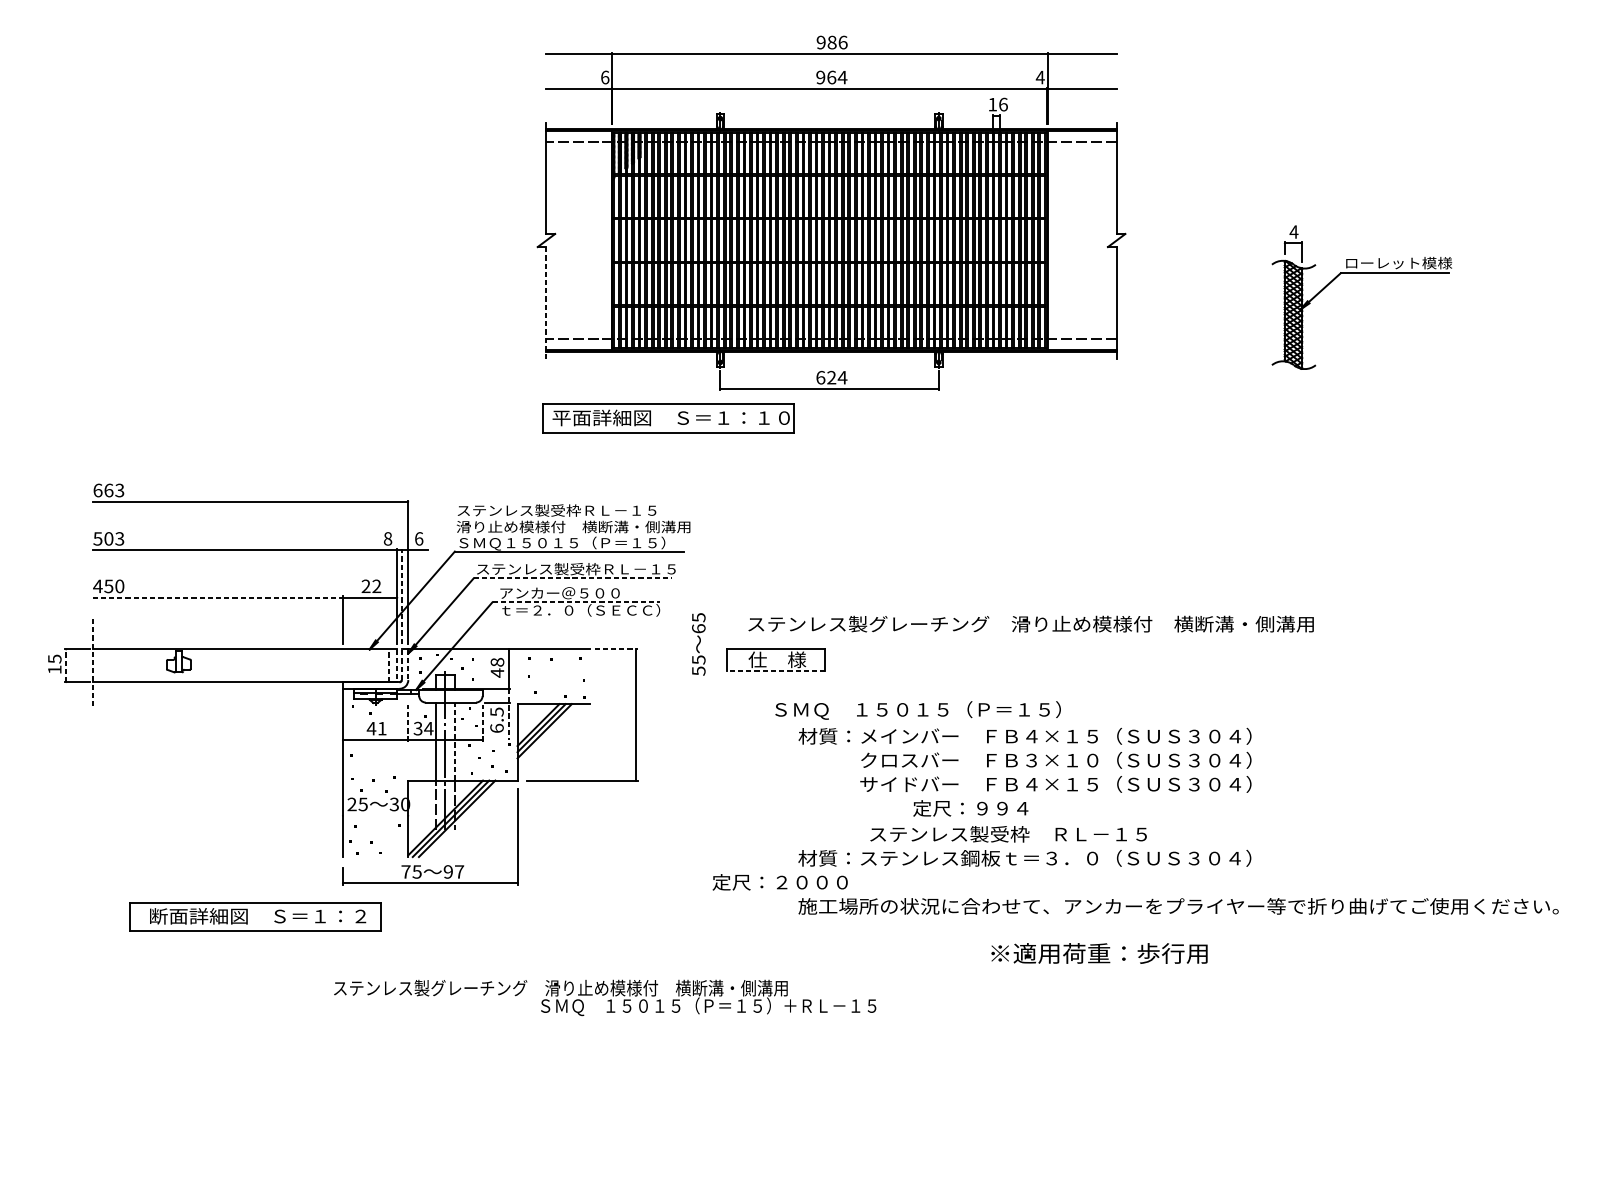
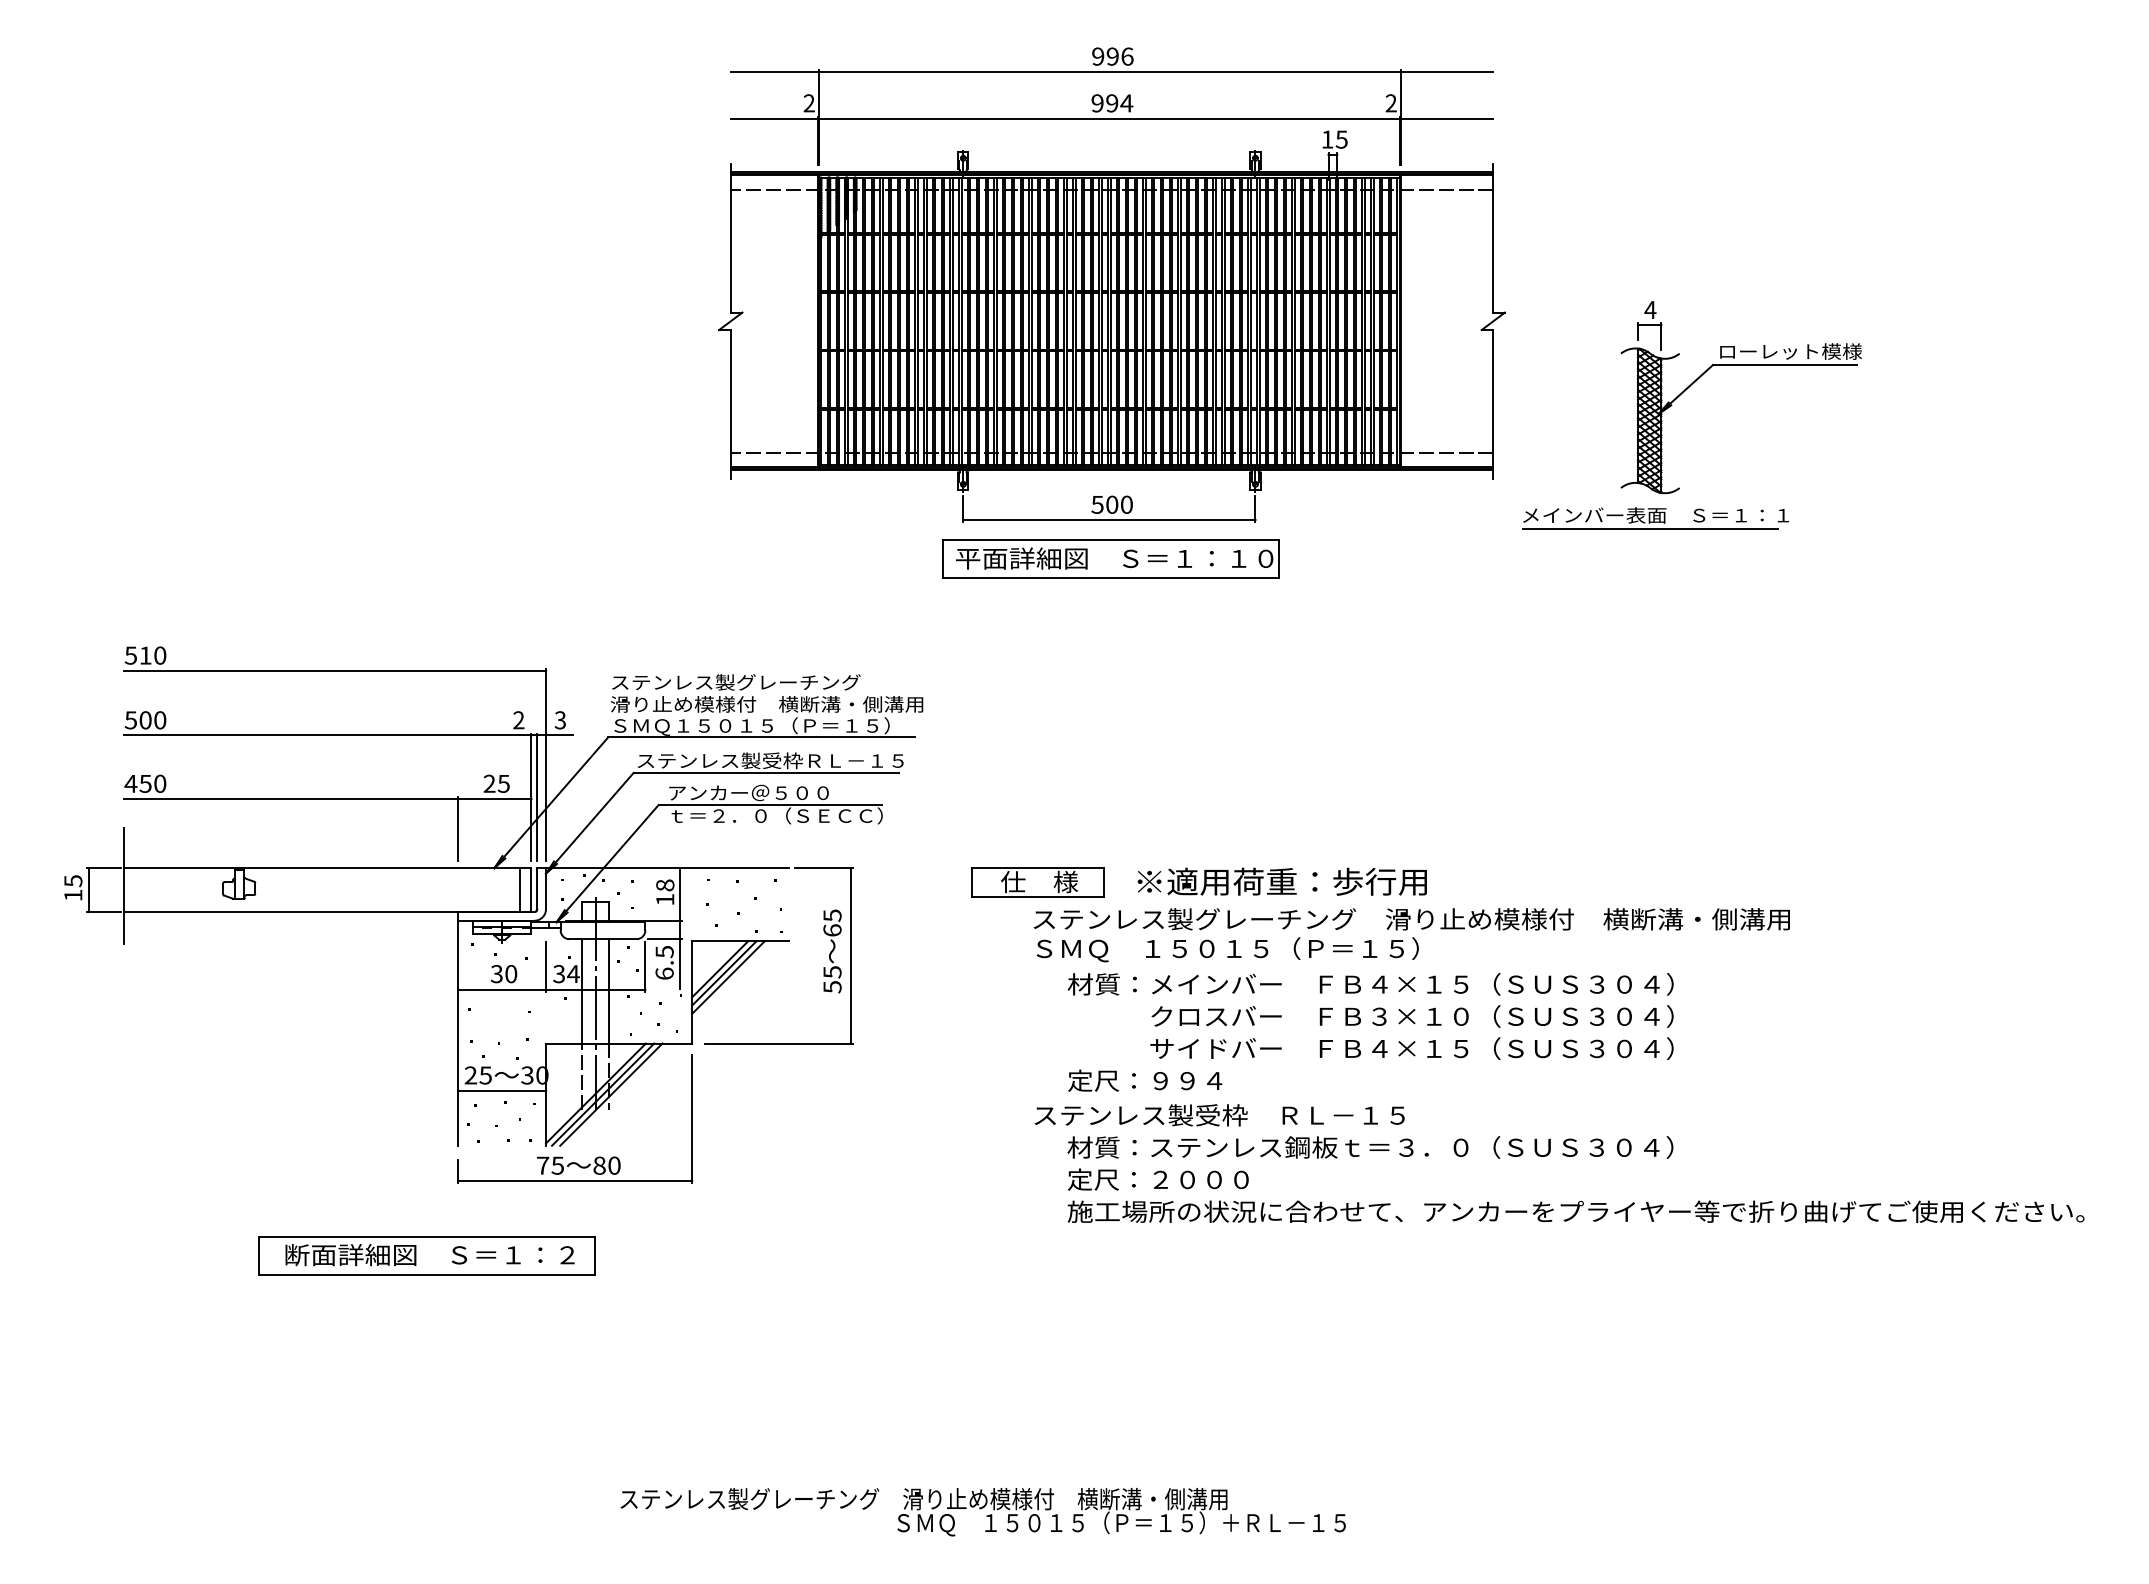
text: (831, 42) -> (1112, 56), 986 -> 996
text: (604, 77) -> (808, 103), 6 -> 2
text: (831, 77) -> (1112, 103), 964 -> 994
text: (1040, 77) -> (1391, 103), 4 -> 2
text: (1003, 104) -> (1341, 139), 16 -> 15
part: (1361, 273) -> (1740, 365), moved
line: (546, 302) -> (730, 404), dashed -> solid
text: (831, 377) -> (1112, 504), 624 -> 500
part: (1237, 387) -> (1655, 518), added
part: (668, 417) -> (1110, 558), moved
text: (108, 490) -> (145, 655), 663 -> 510
text: (603, 510) -> (807, 682), ステンレス製受枠ＲＬ－１５ -> ステンレス製グレーチング
text: (120, 539) -> (160, 720), 503 -> 500
text: (387, 539) -> (518, 720), 8 -> 2
text: (419, 539) -> (560, 720), 6 -> 3
line: (573, 578) -> (766, 773), dashed -> solid
text: (376, 586) -> (503, 783), 22 -> 25
line: (401, 595) -> (537, 796), dashed -> solid
line: (217, 598) -> (291, 799), dashed -> solid
line: (576, 602) -> (770, 805), dashed -> solid
text: (1030, 624) -> (1411, 919), moved
text: (698, 644) -> (832, 951), moved
line: (615, 649) -> (823, 868), dashed -> solid
line: (92, 662) -> (123, 885), dashed -> solid
line: (401, 664) -> (537, 888), dashed -> solid
line: (408, 665) -> (546, 889), dashed -> solid
line: (66, 666) -> (88, 890), dashed -> solid
line: (388, 666) -> (519, 890), dashed -> solid
line: (397, 666) -> (531, 890), dashed -> solid
line: (776, 671) -> (1038, 897), dashed -> solid
text: (497, 672) -> (665, 899), 48 -> 18
line: (508, 714) -> (680, 955), dashed -> solid
line: (408, 722) -> (546, 966), dashed -> solid
line: (482, 722) -> (645, 966), dashed -> solid
text: (376, 728) -> (503, 974), 41 -> 30
line: (455, 740) -> (608, 990), dashed -> solid
text: (971, 808) -> (1145, 1080), moved
line: (375, 815) -> (502, 1090), added
text: (1008, 834) -> (1219, 1115), moved
text: (453, 871) -> (606, 1165), 97 -> 80
text: (779, 882) -> (1157, 1179), moved
part: (255, 916) -> (426, 1255), moved
text: (1098, 953) -> (1281, 881), moved
text: (604, 998) -> (982, 1512), moved

